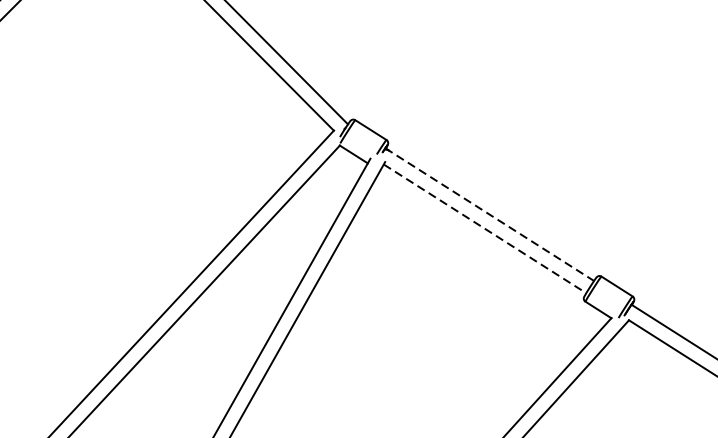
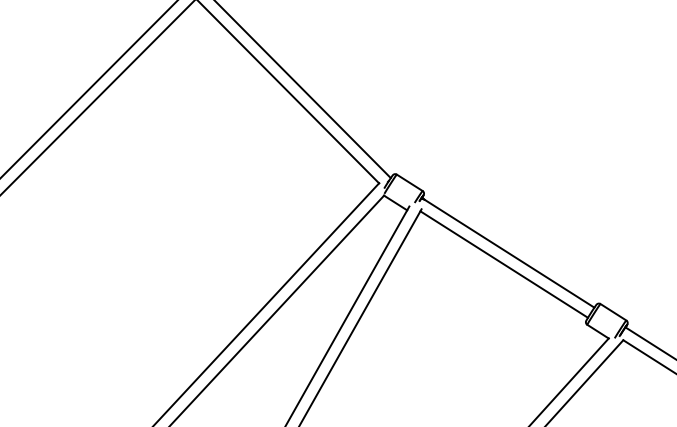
line: (490, 215) -> (508, 253), dashed -> solid
line: (485, 228) -> (504, 264), dashed -> solid

